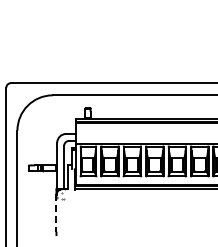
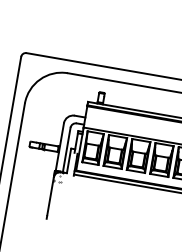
line: (56, 213) -> (50, 196), dashed -> solid

